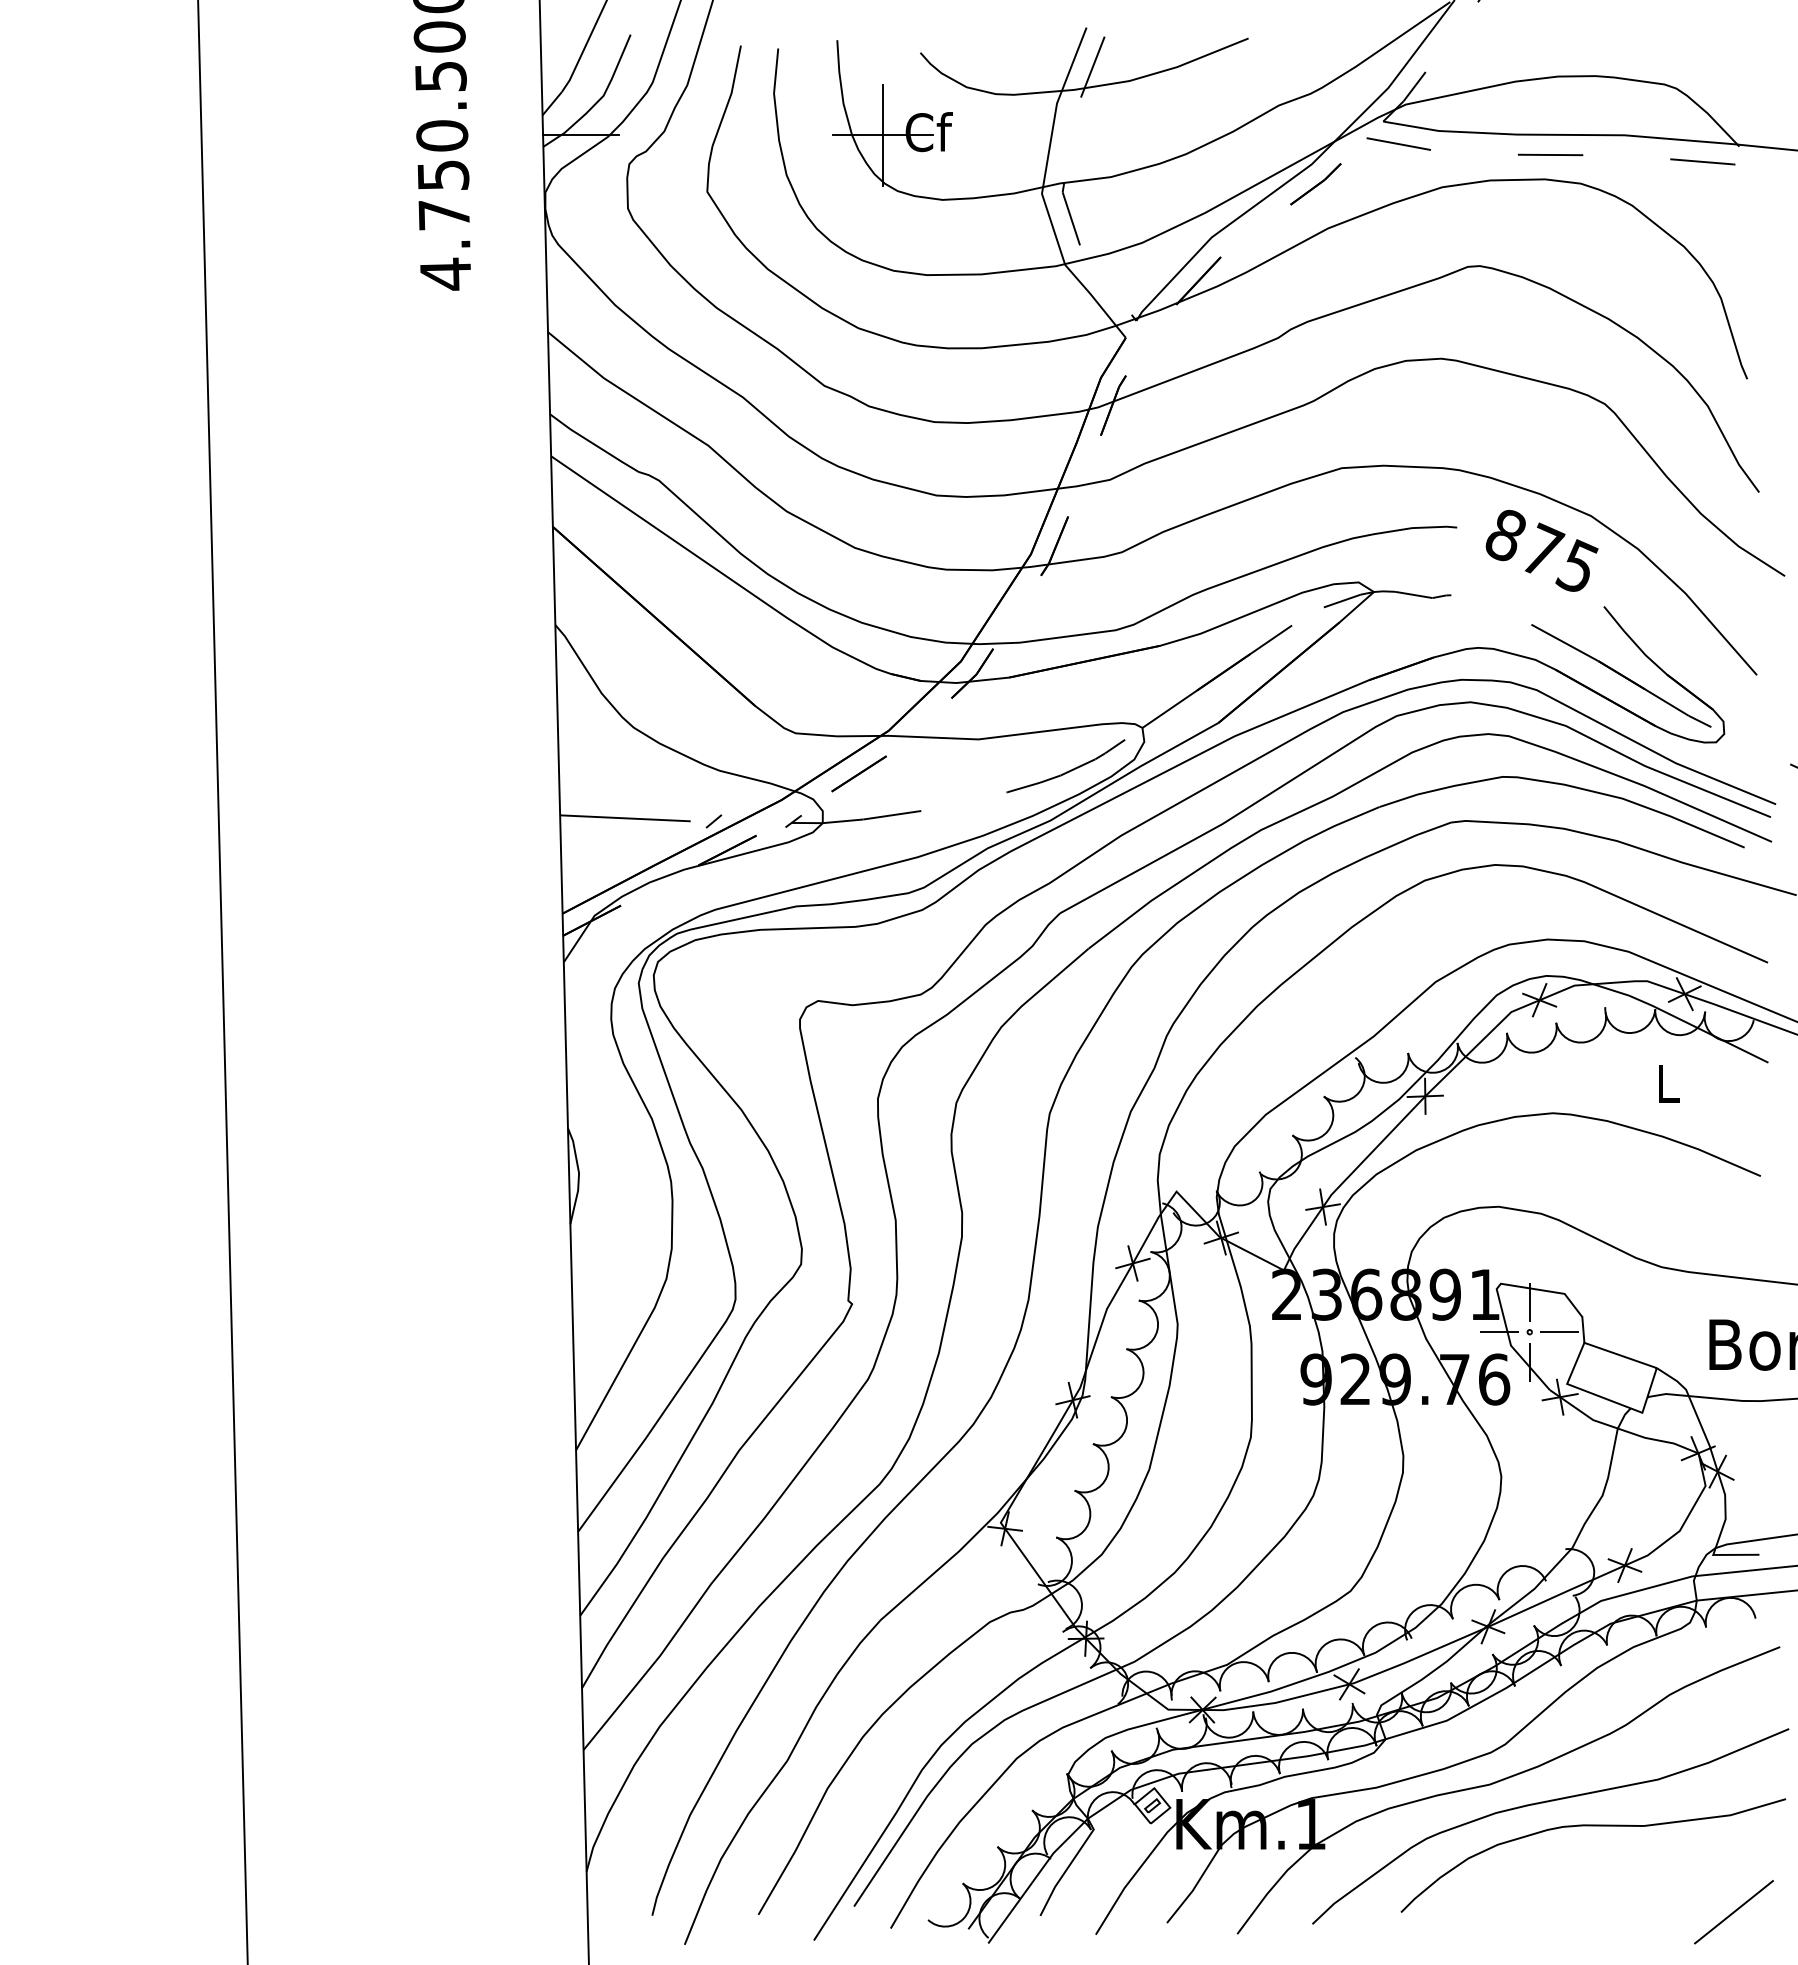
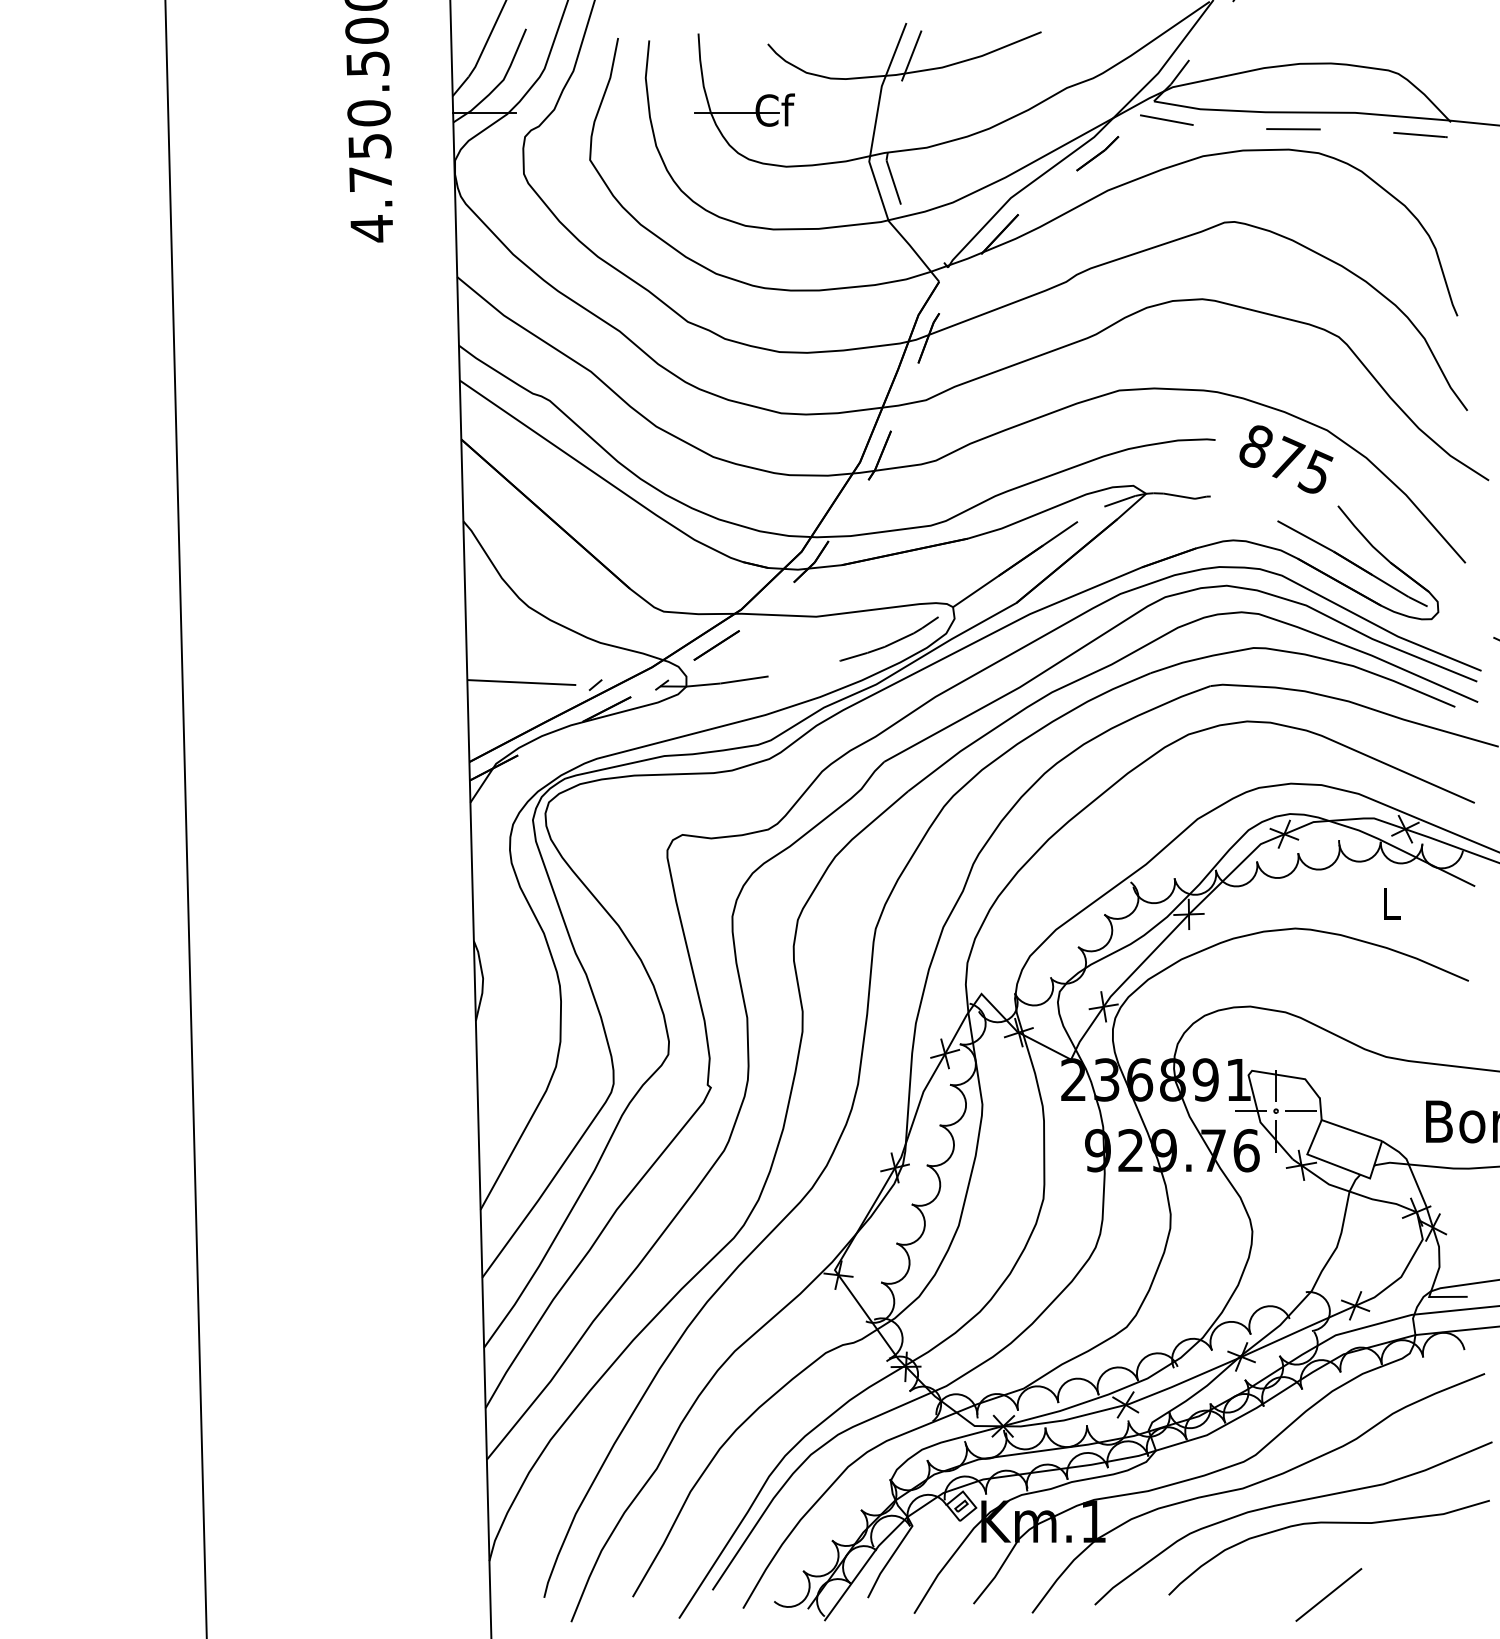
line: (883, 134) -> (737, 112), removed
line: (1733, 1912) -> (1328, 1595), moved

